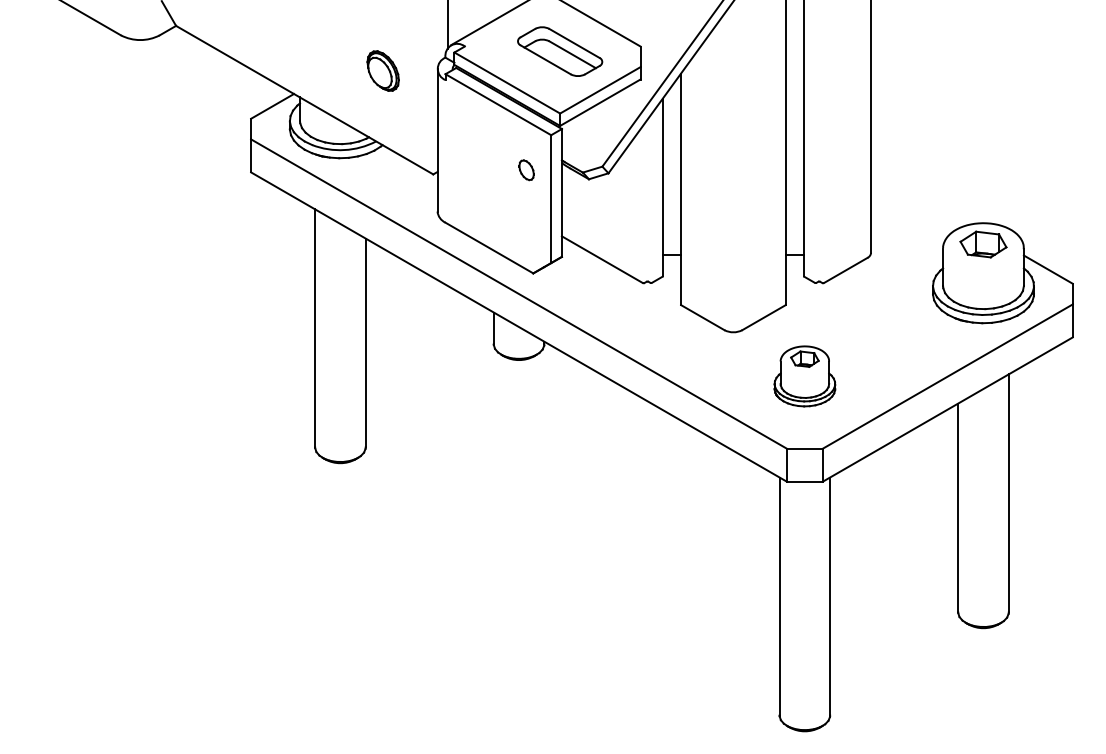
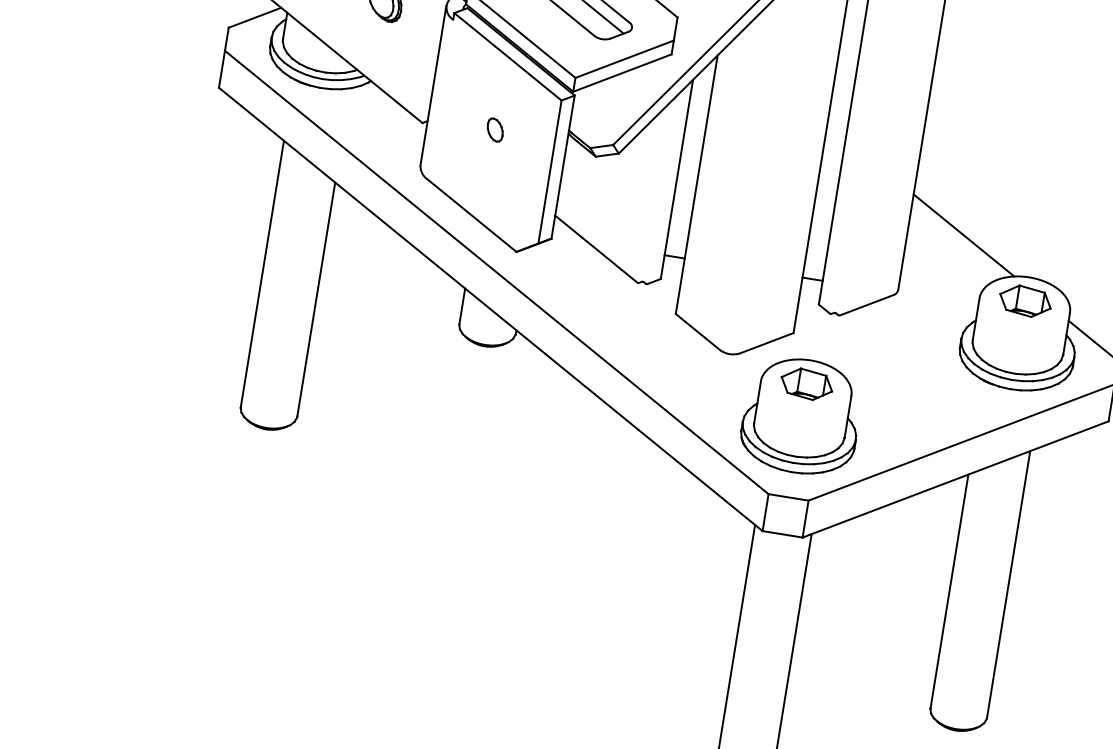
part: (526, 170) -> (495, 130), moved
line: (920, 195) -> (963, 234), added
part: (804, 376) -> (801, 416), size x1.67

